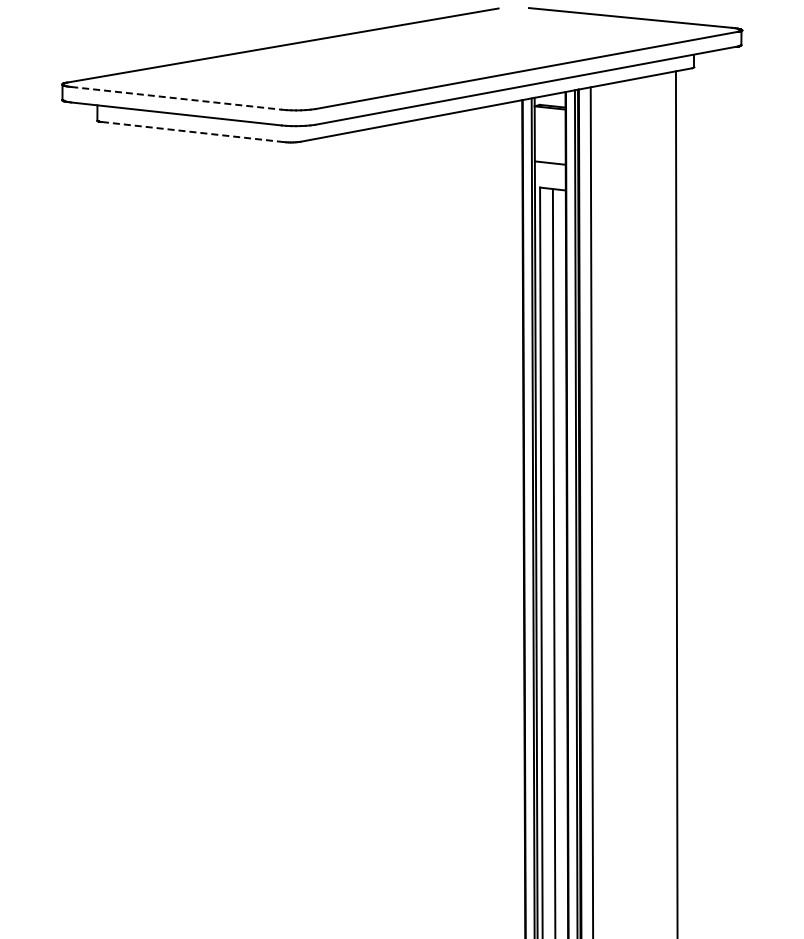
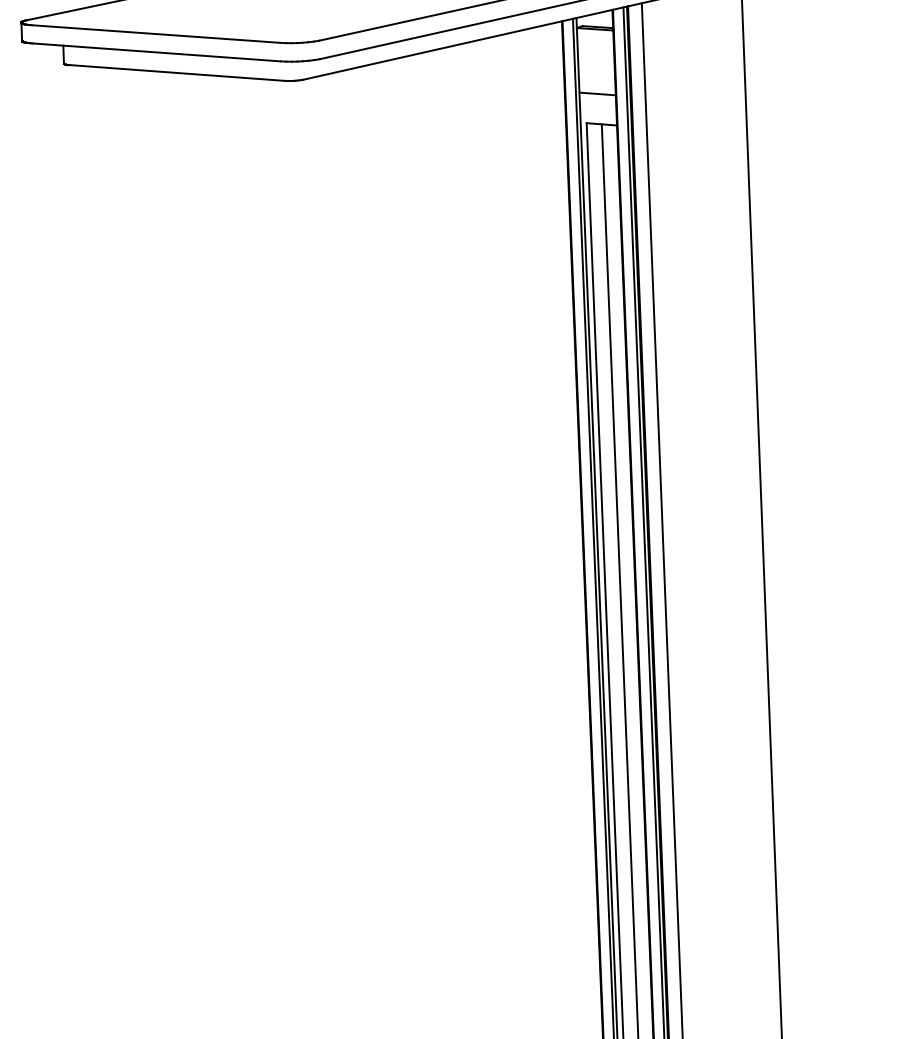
line: (176, 98) -> (155, 34), dashed -> solid
line: (192, 132) -> (176, 73), dashed -> solid

